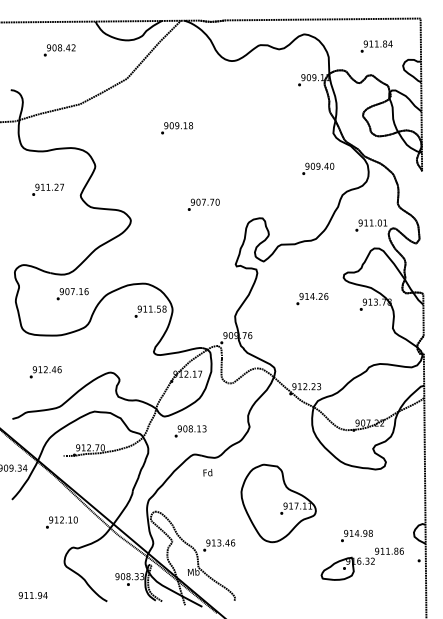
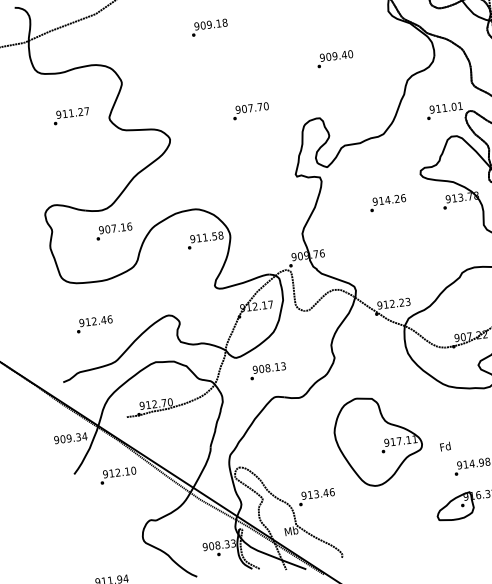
text: (318, 168) -> (335, 58), moved
text: (207, 472) -> (445, 446), moved
text: (61, 522) -> (117, 475), moved

